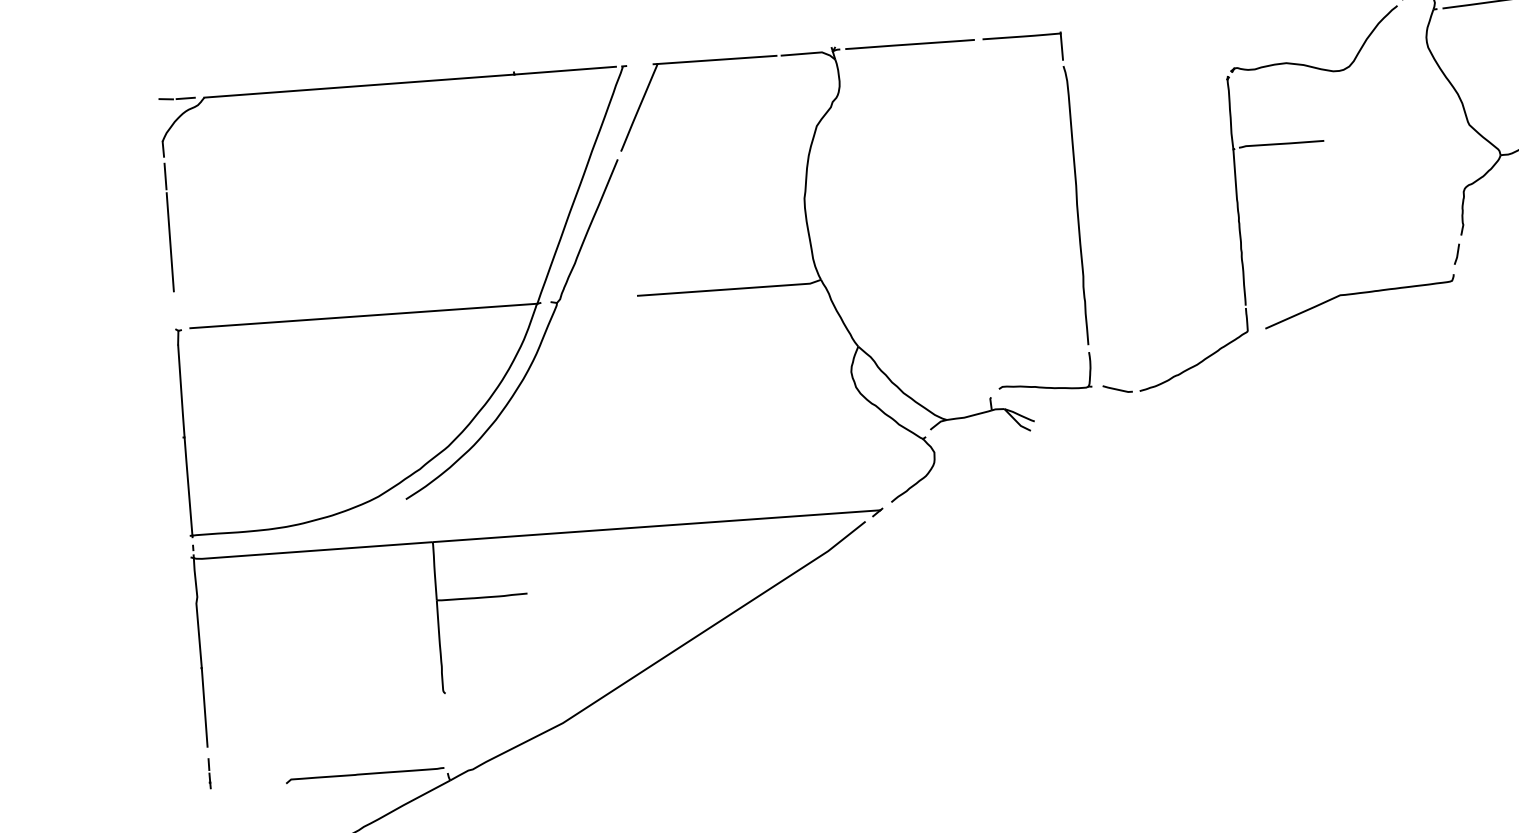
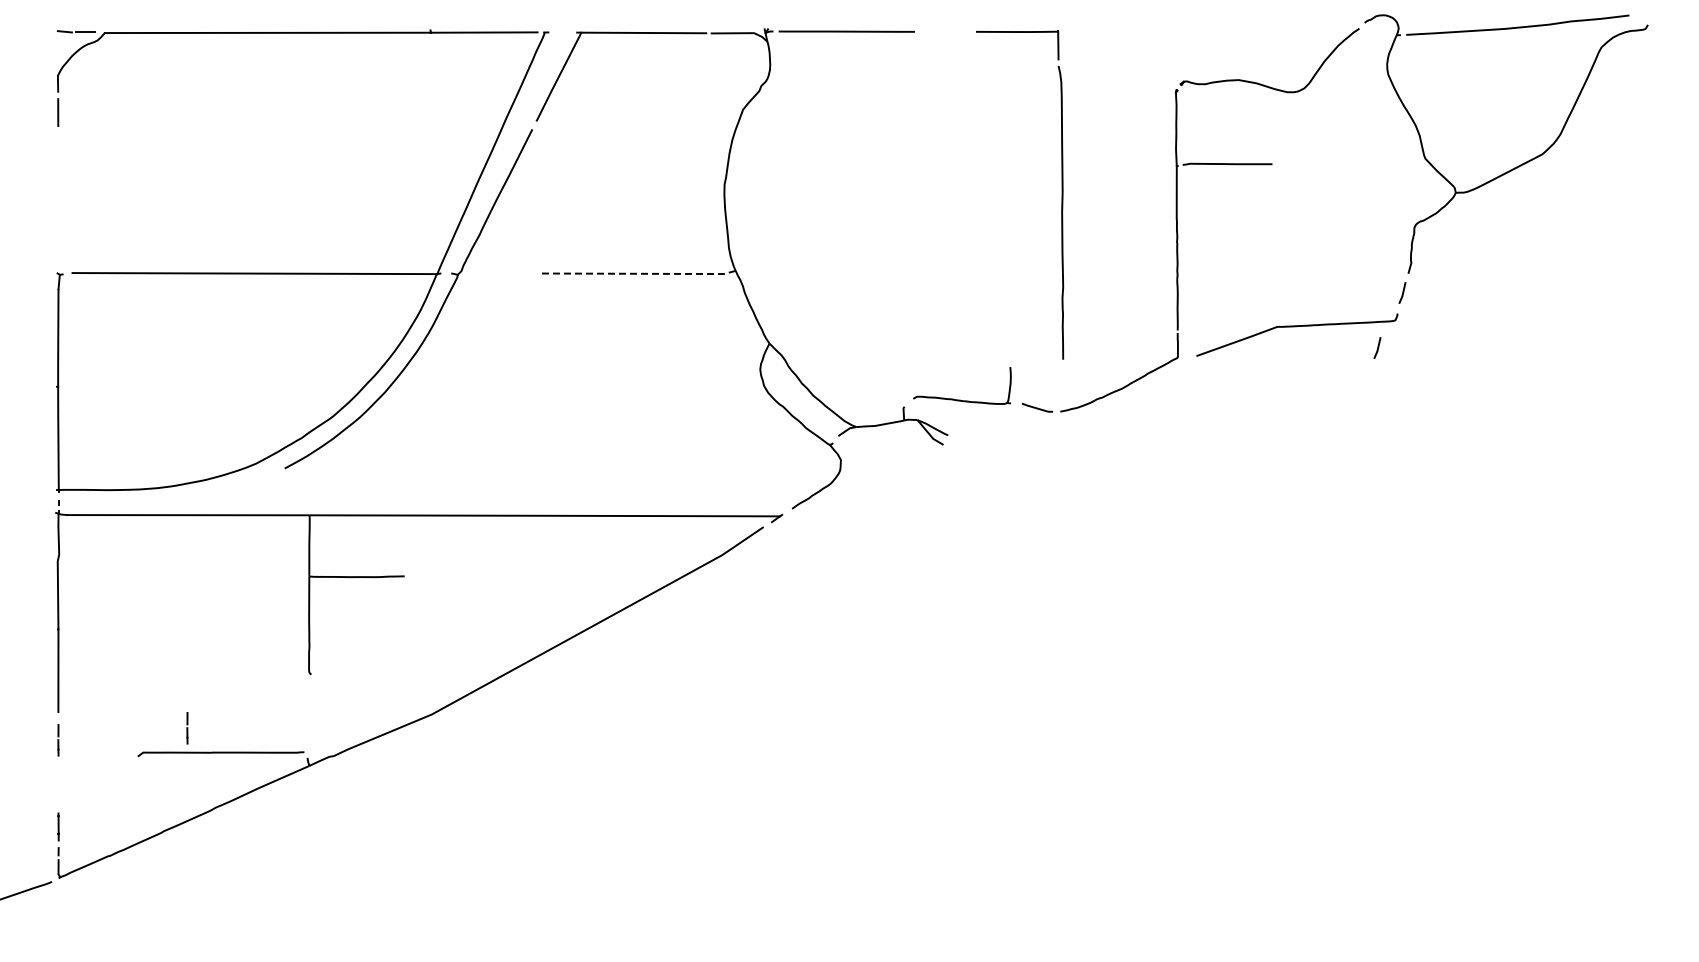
part: (1075, 188) -> (1061, 194), moved
line: (170, 242) -> (58, 181), removed
line: (729, 289) -> (639, 273), solid -> dashed
line: (1437, 307) -> (1377, 347), added
line: (331, 753) -> (187, 728), added

